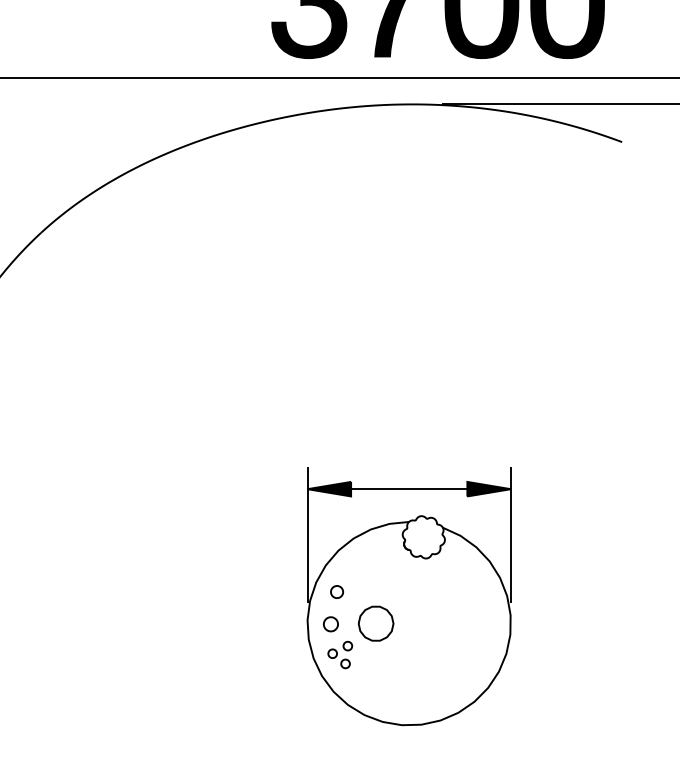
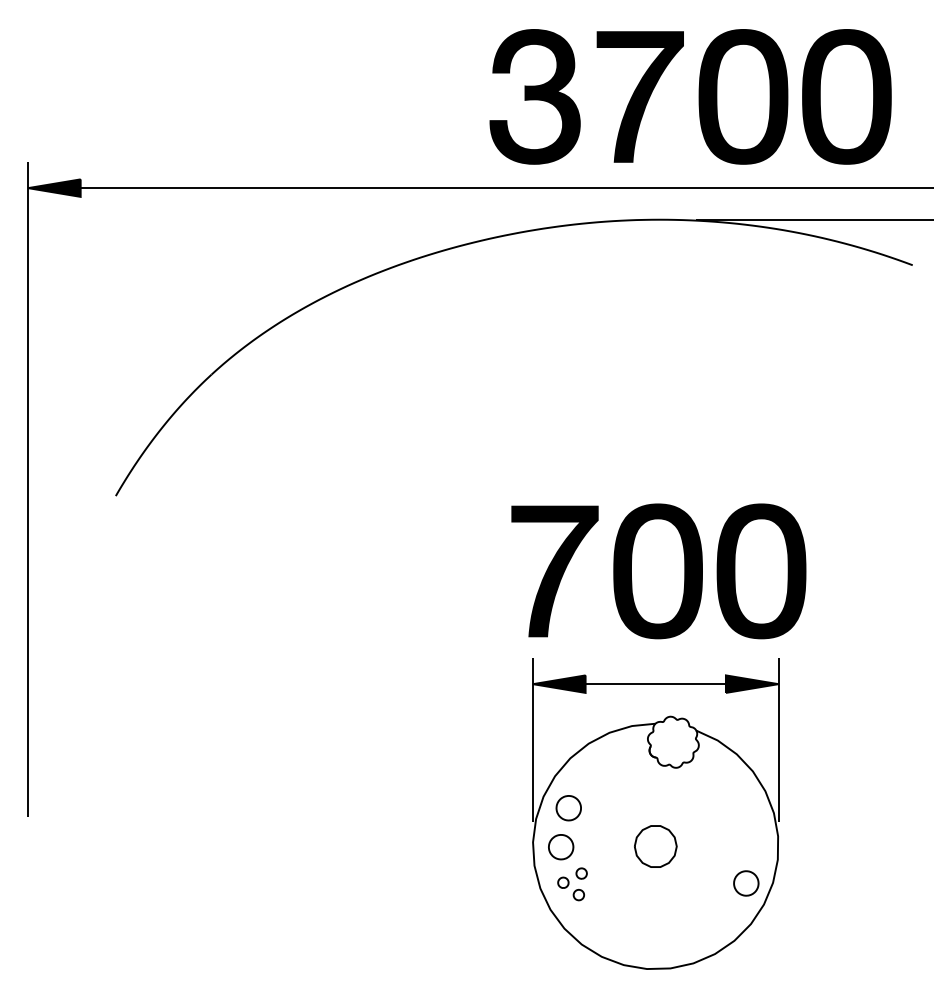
part: (411, 395) -> (658, 571), added
part: (336, 592) -> (568, 808), size x1.67
part: (375, 623) -> (655, 846), moved
part: (331, 624) -> (561, 847), size x1.43
part: (484, 654) -> (746, 883), added

